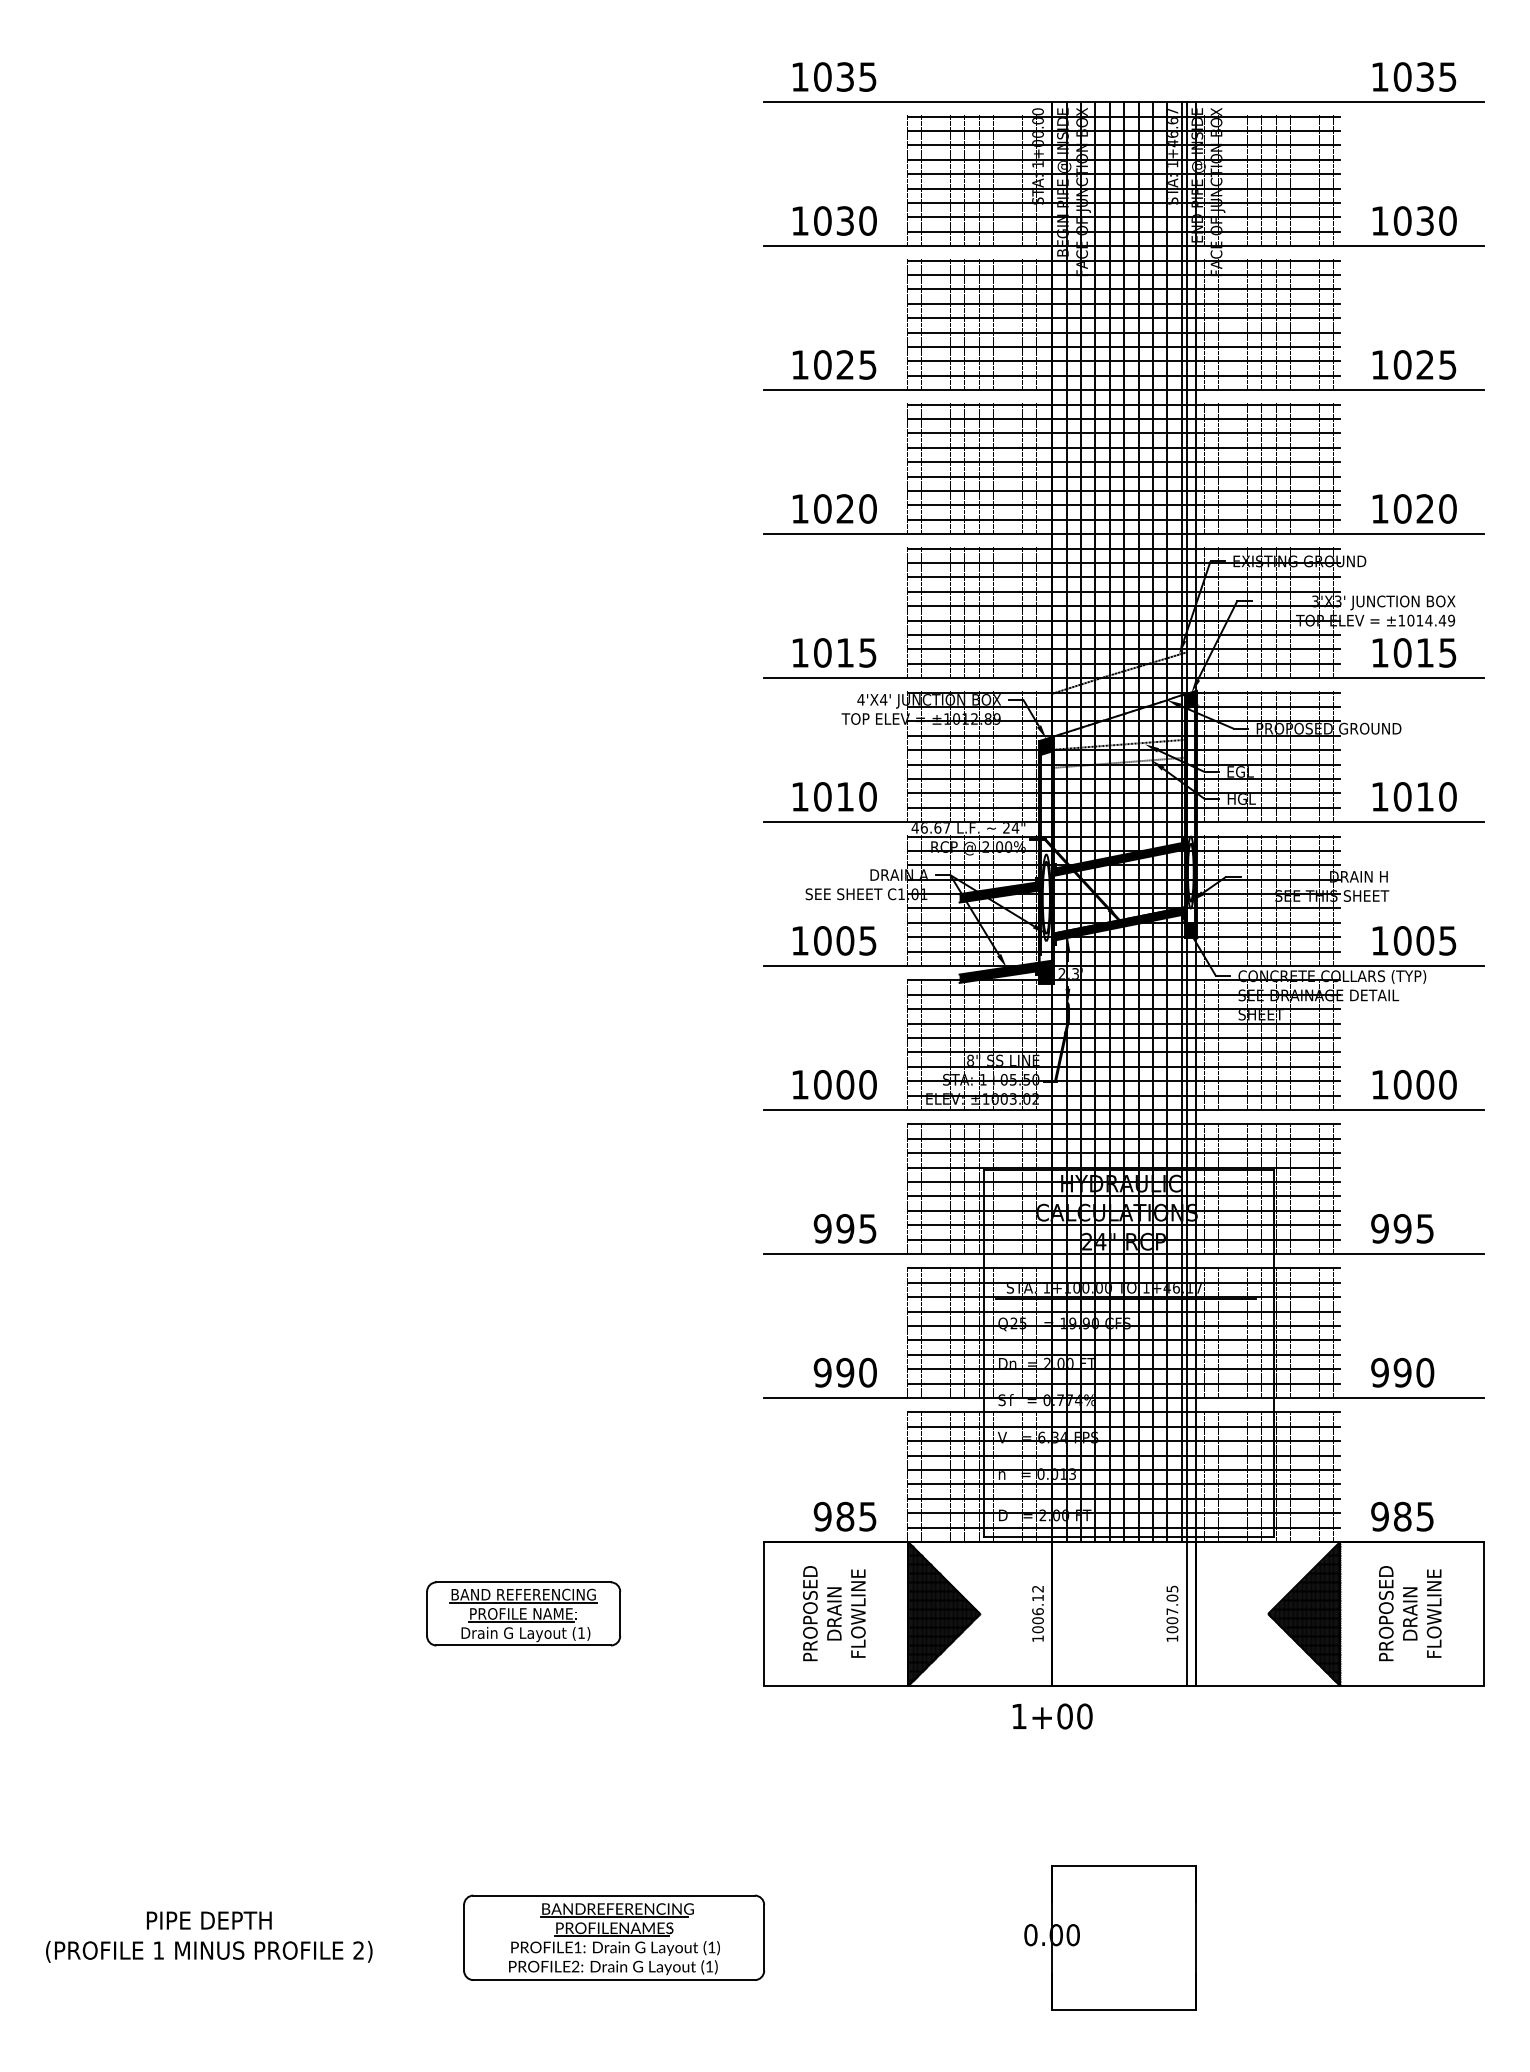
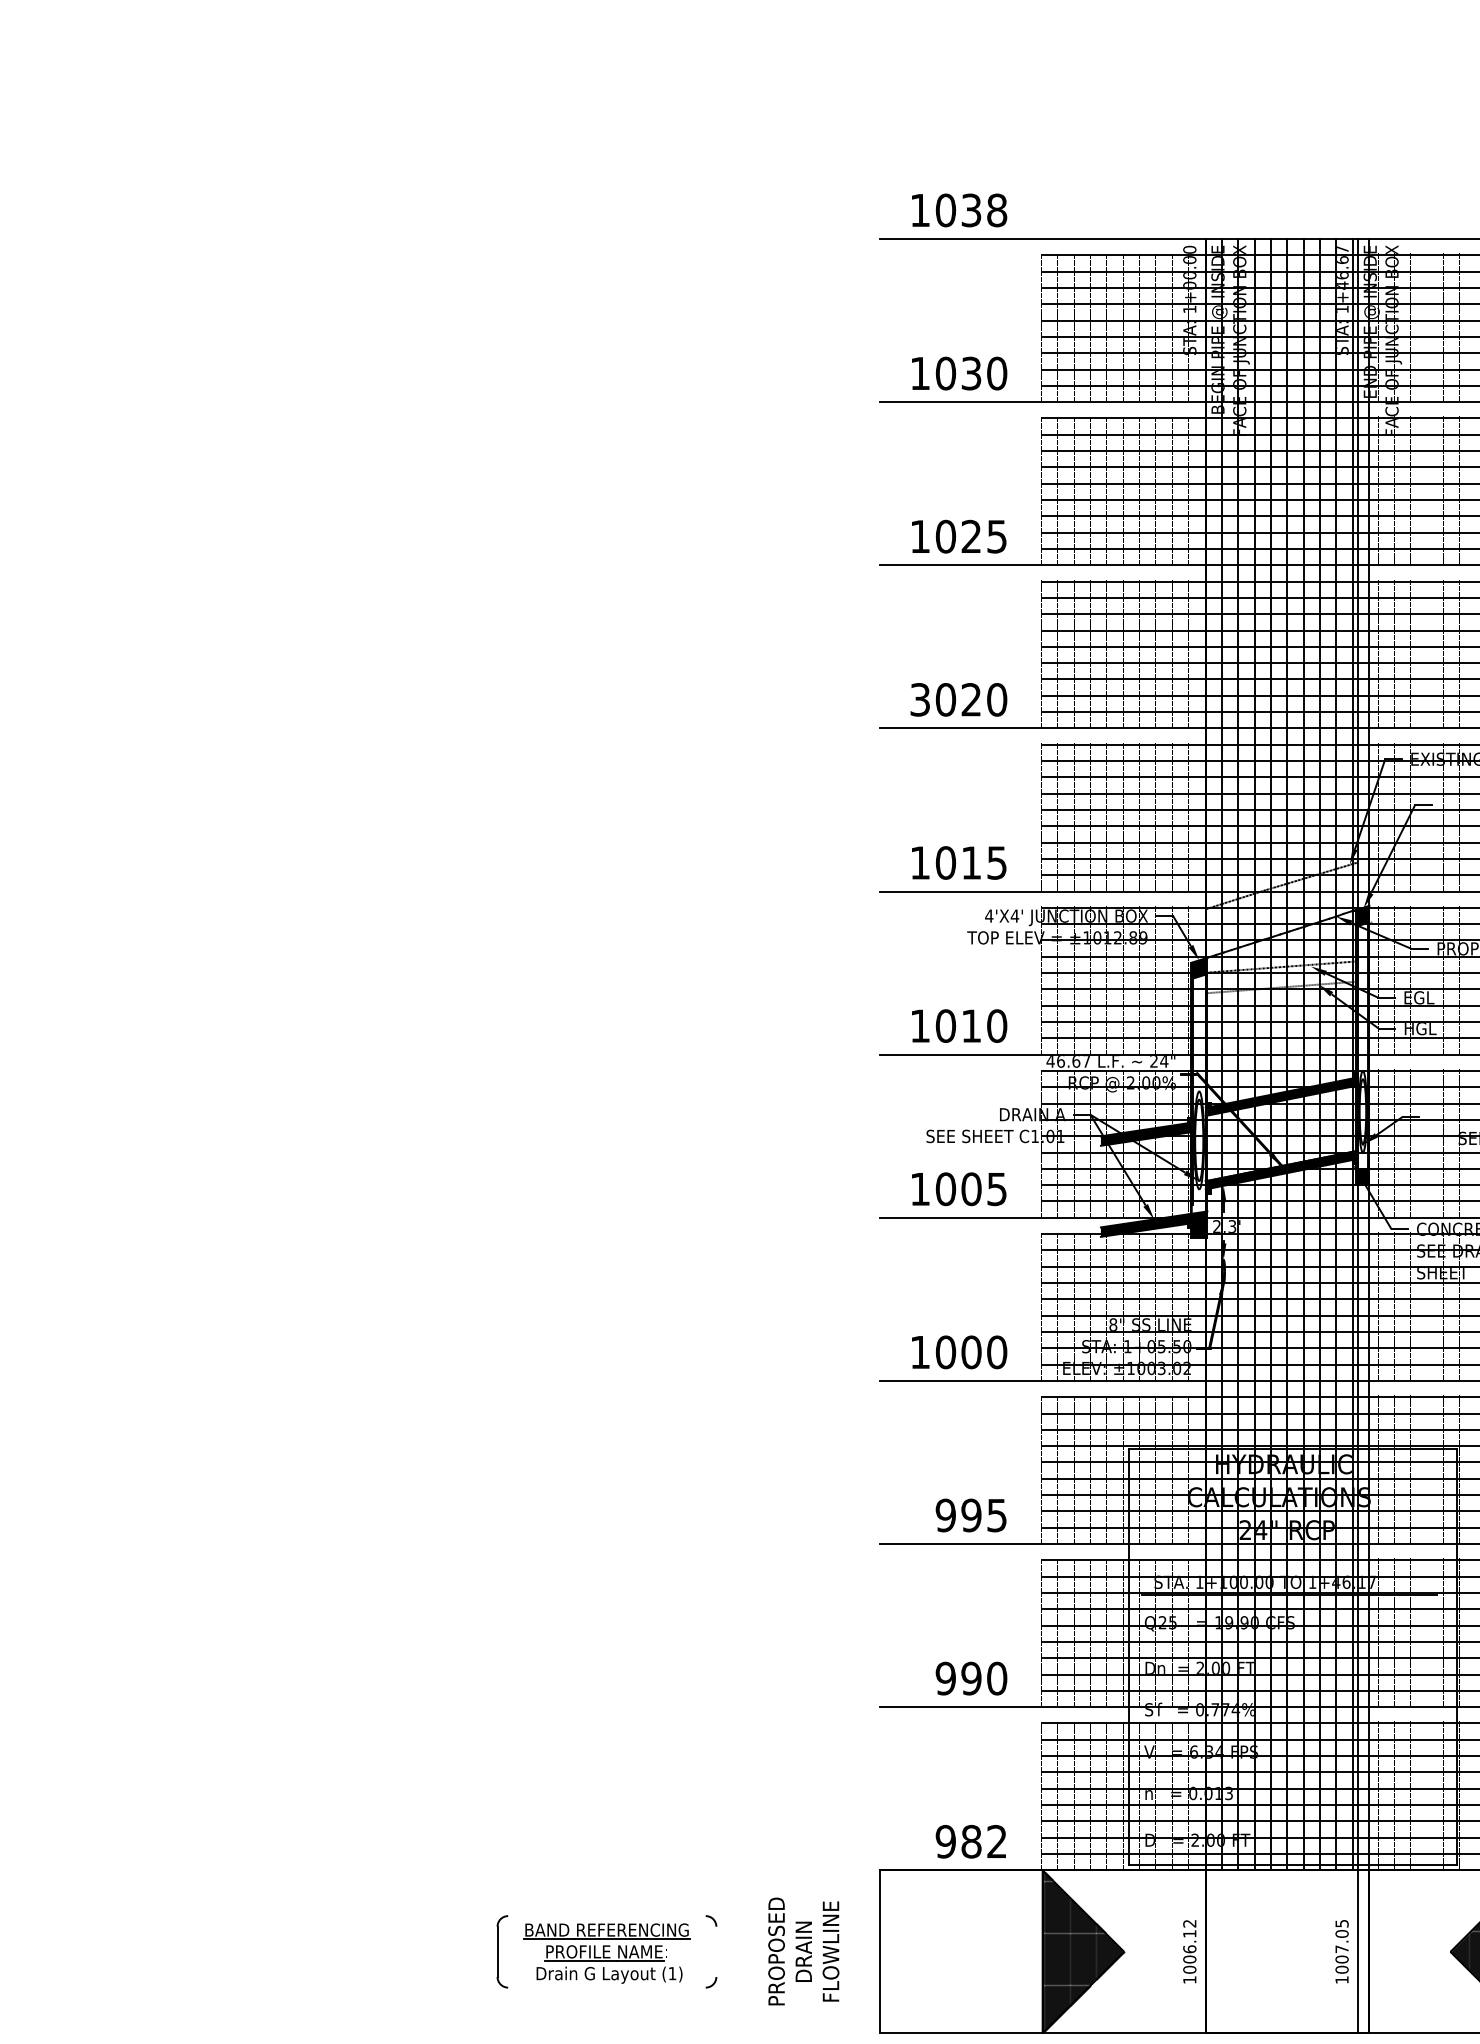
text: (867, 76) -> (996, 209), 1035 -> 1038
text: (799, 508) -> (919, 699), 1020 -> 3020
text: (867, 1516) -> (996, 1841), 985 -> 982
line: (523, 1582) -> (606, 1916), removed
line: (620, 1613) -> (716, 1951), removed
text: (834, 1613) -> (803, 1951), moved
line: (523, 1645) -> (606, 1987), removed

